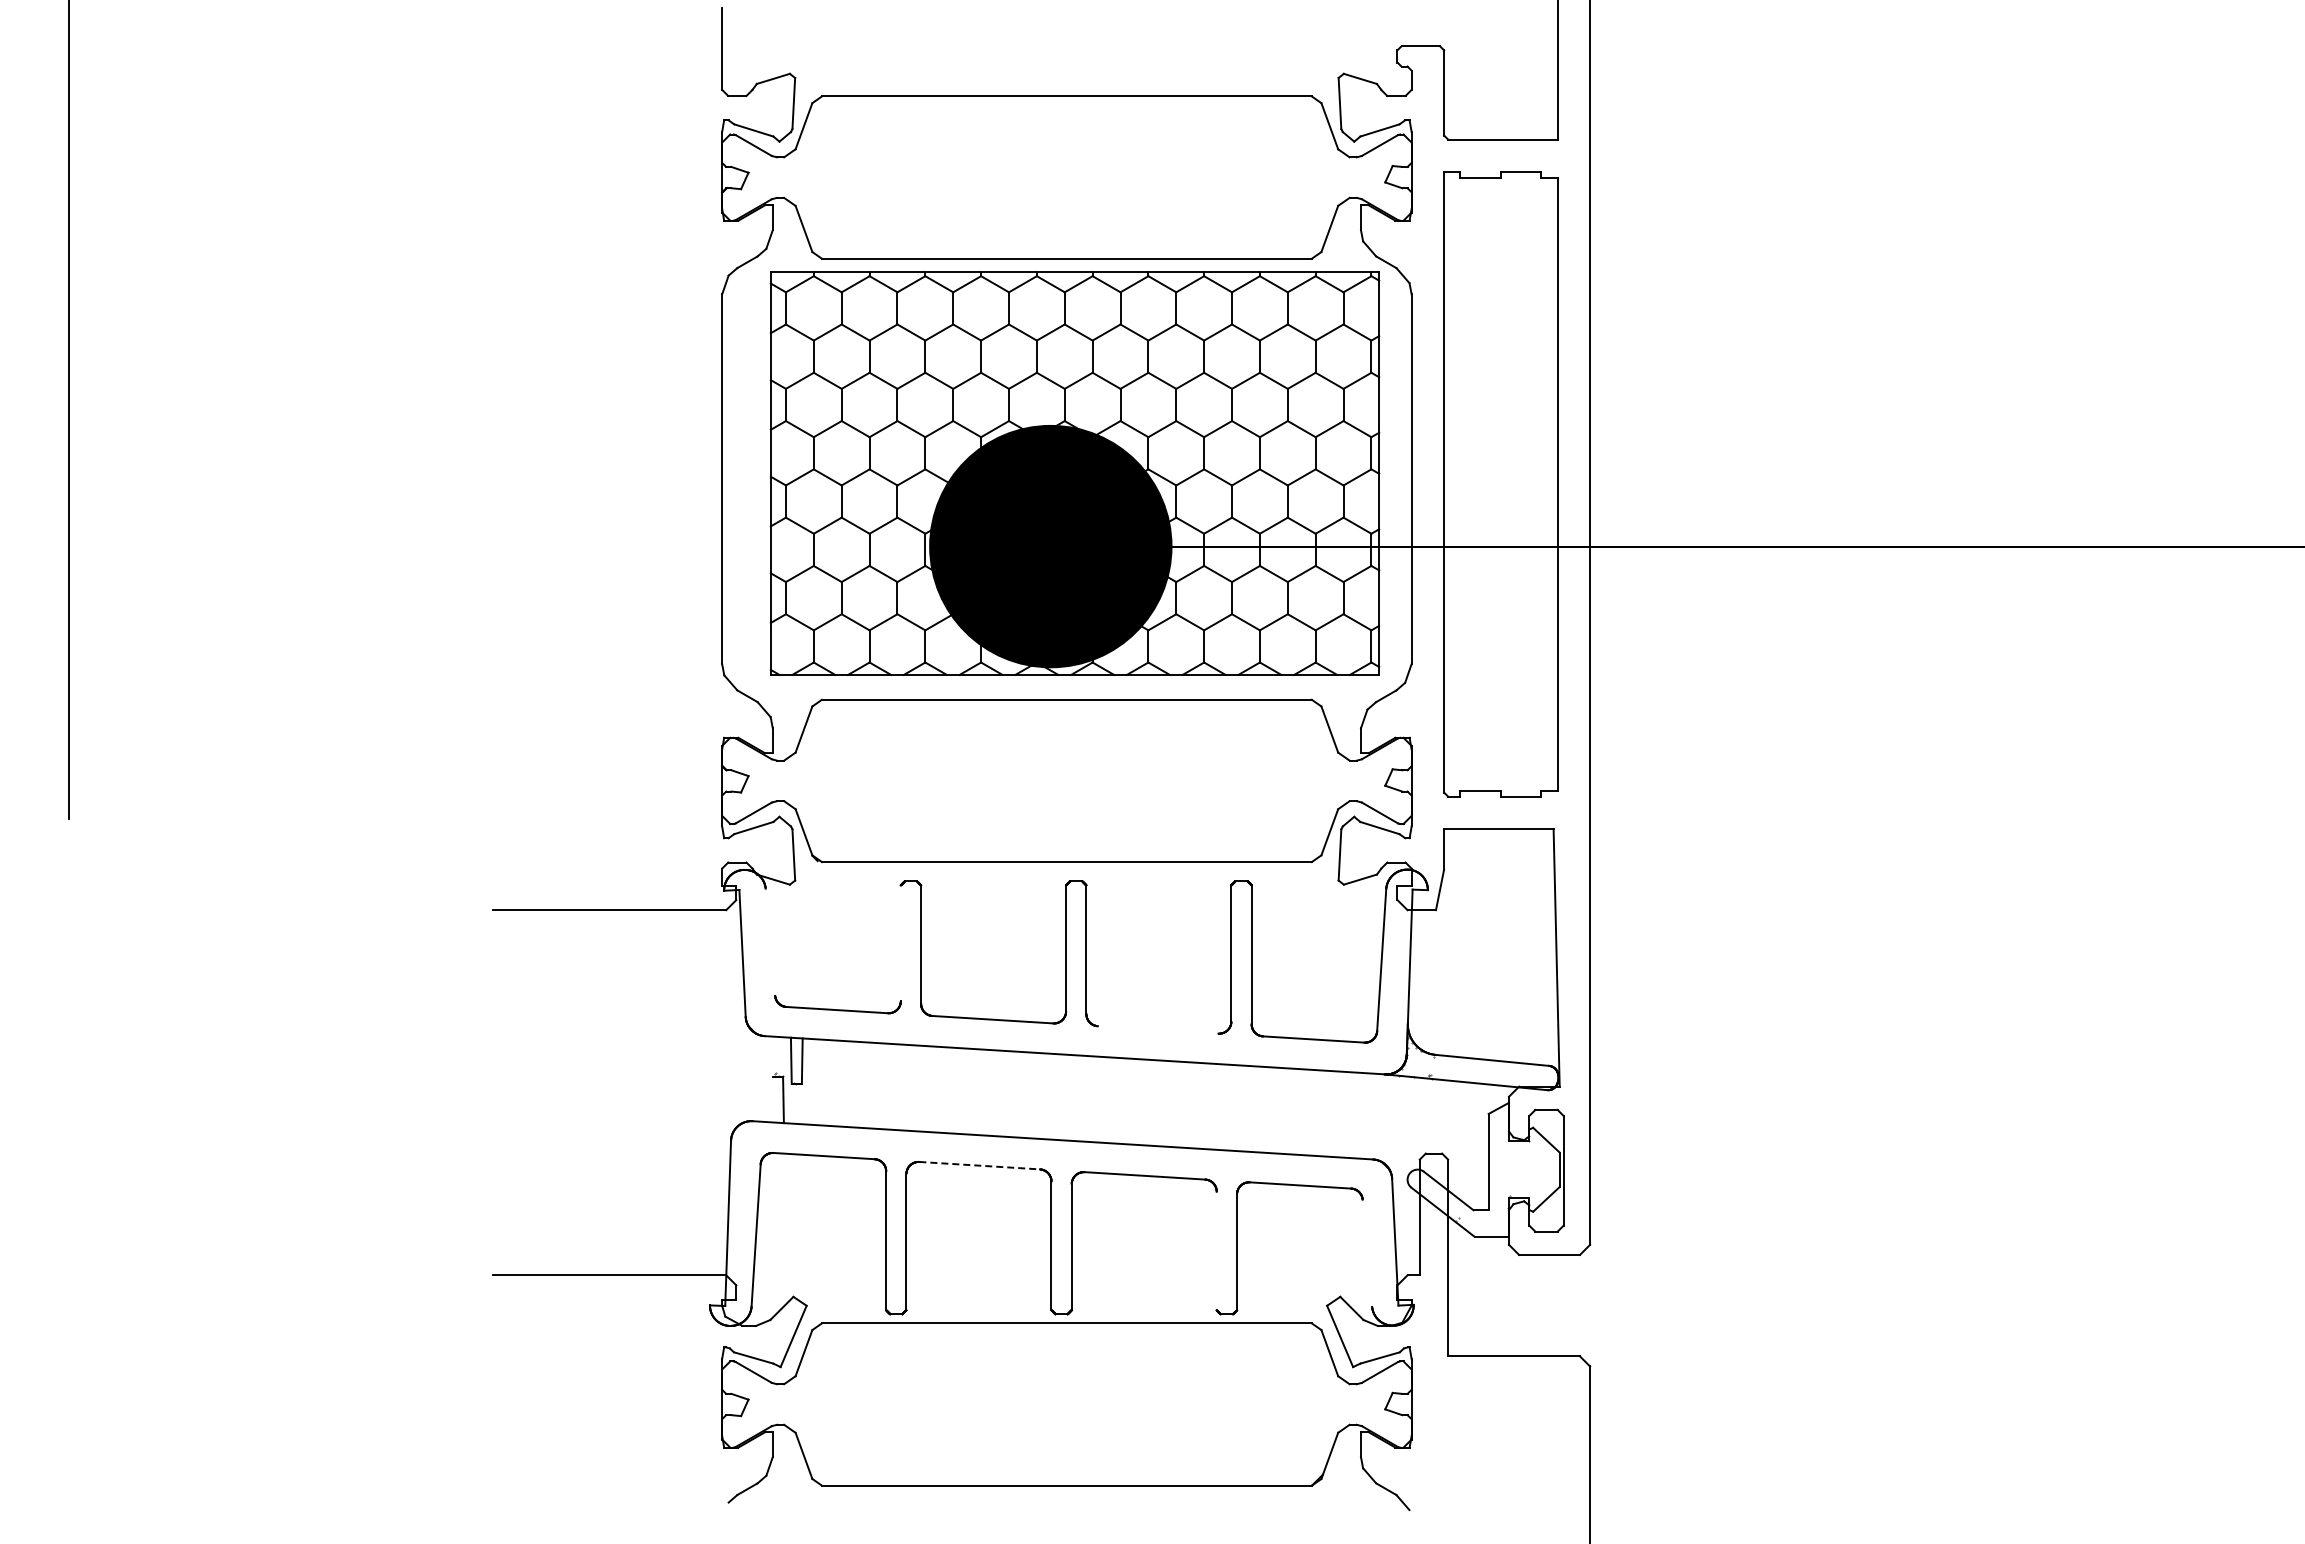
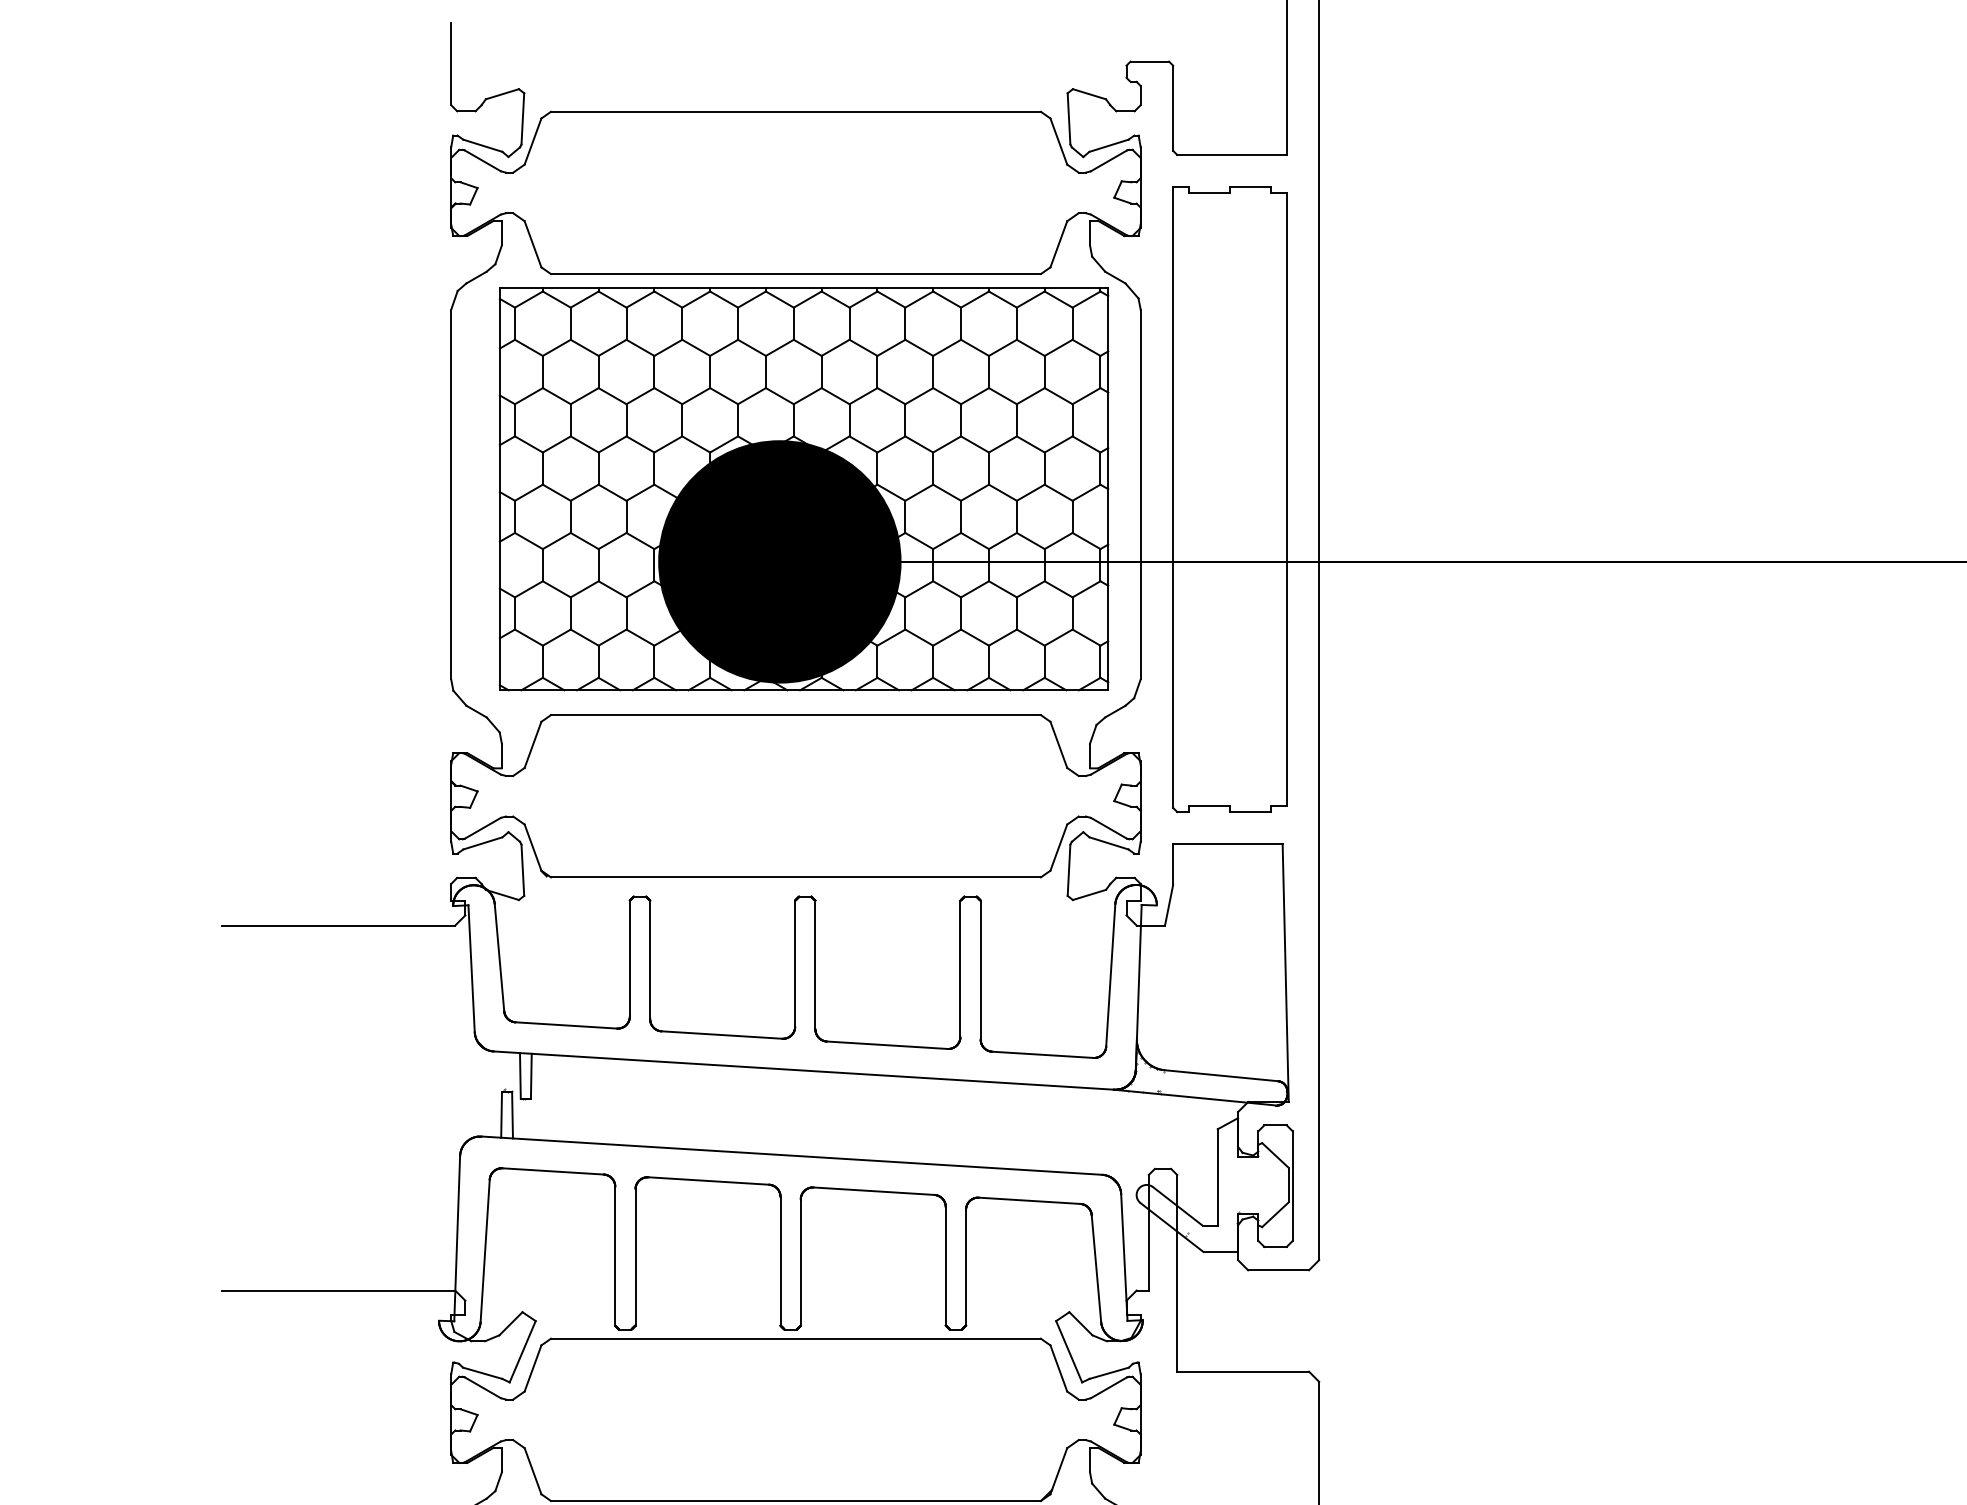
line: (770, 941) -> (499, 956), added
line: (900, 943) -> (629, 958), added
line: (1157, 1029) -> (886, 1044), added
line: (772, 1099) -> (501, 1114), added
line: (980, 1165) -> (709, 1180), dashed -> solid
line: (1216, 1250) -> (945, 1265), added
line: (1367, 1252) -> (1096, 1267), added

